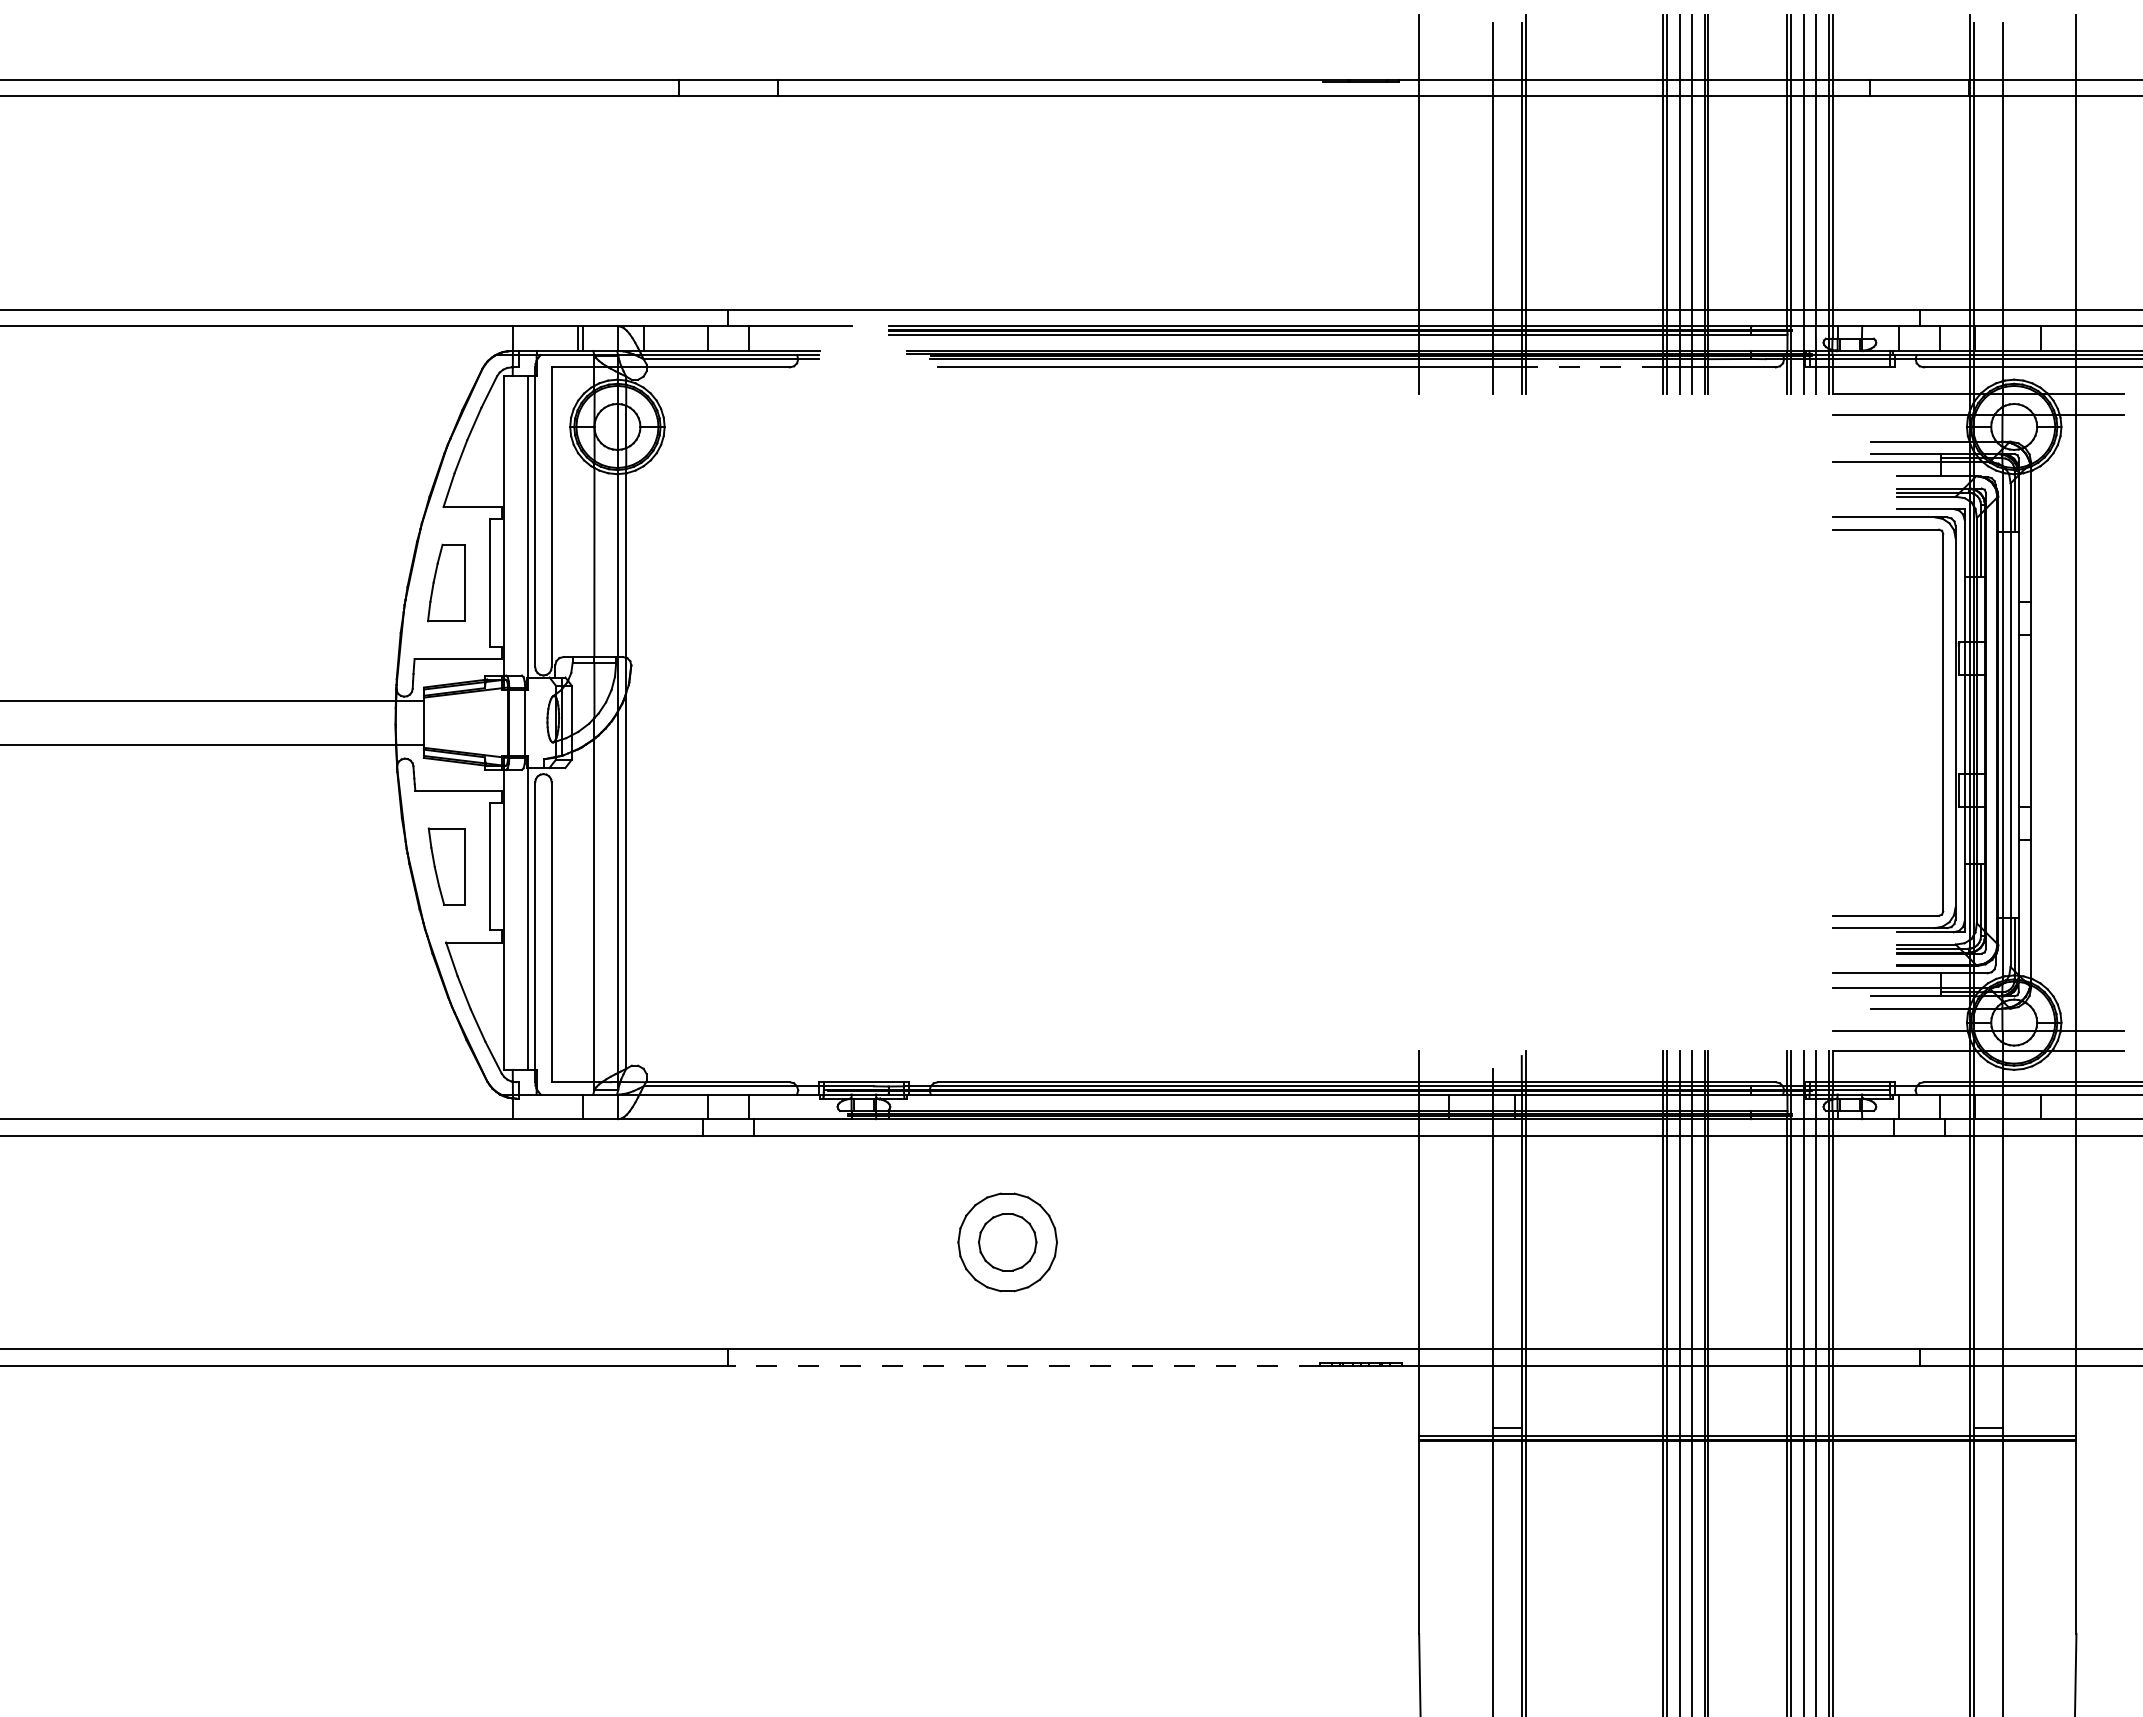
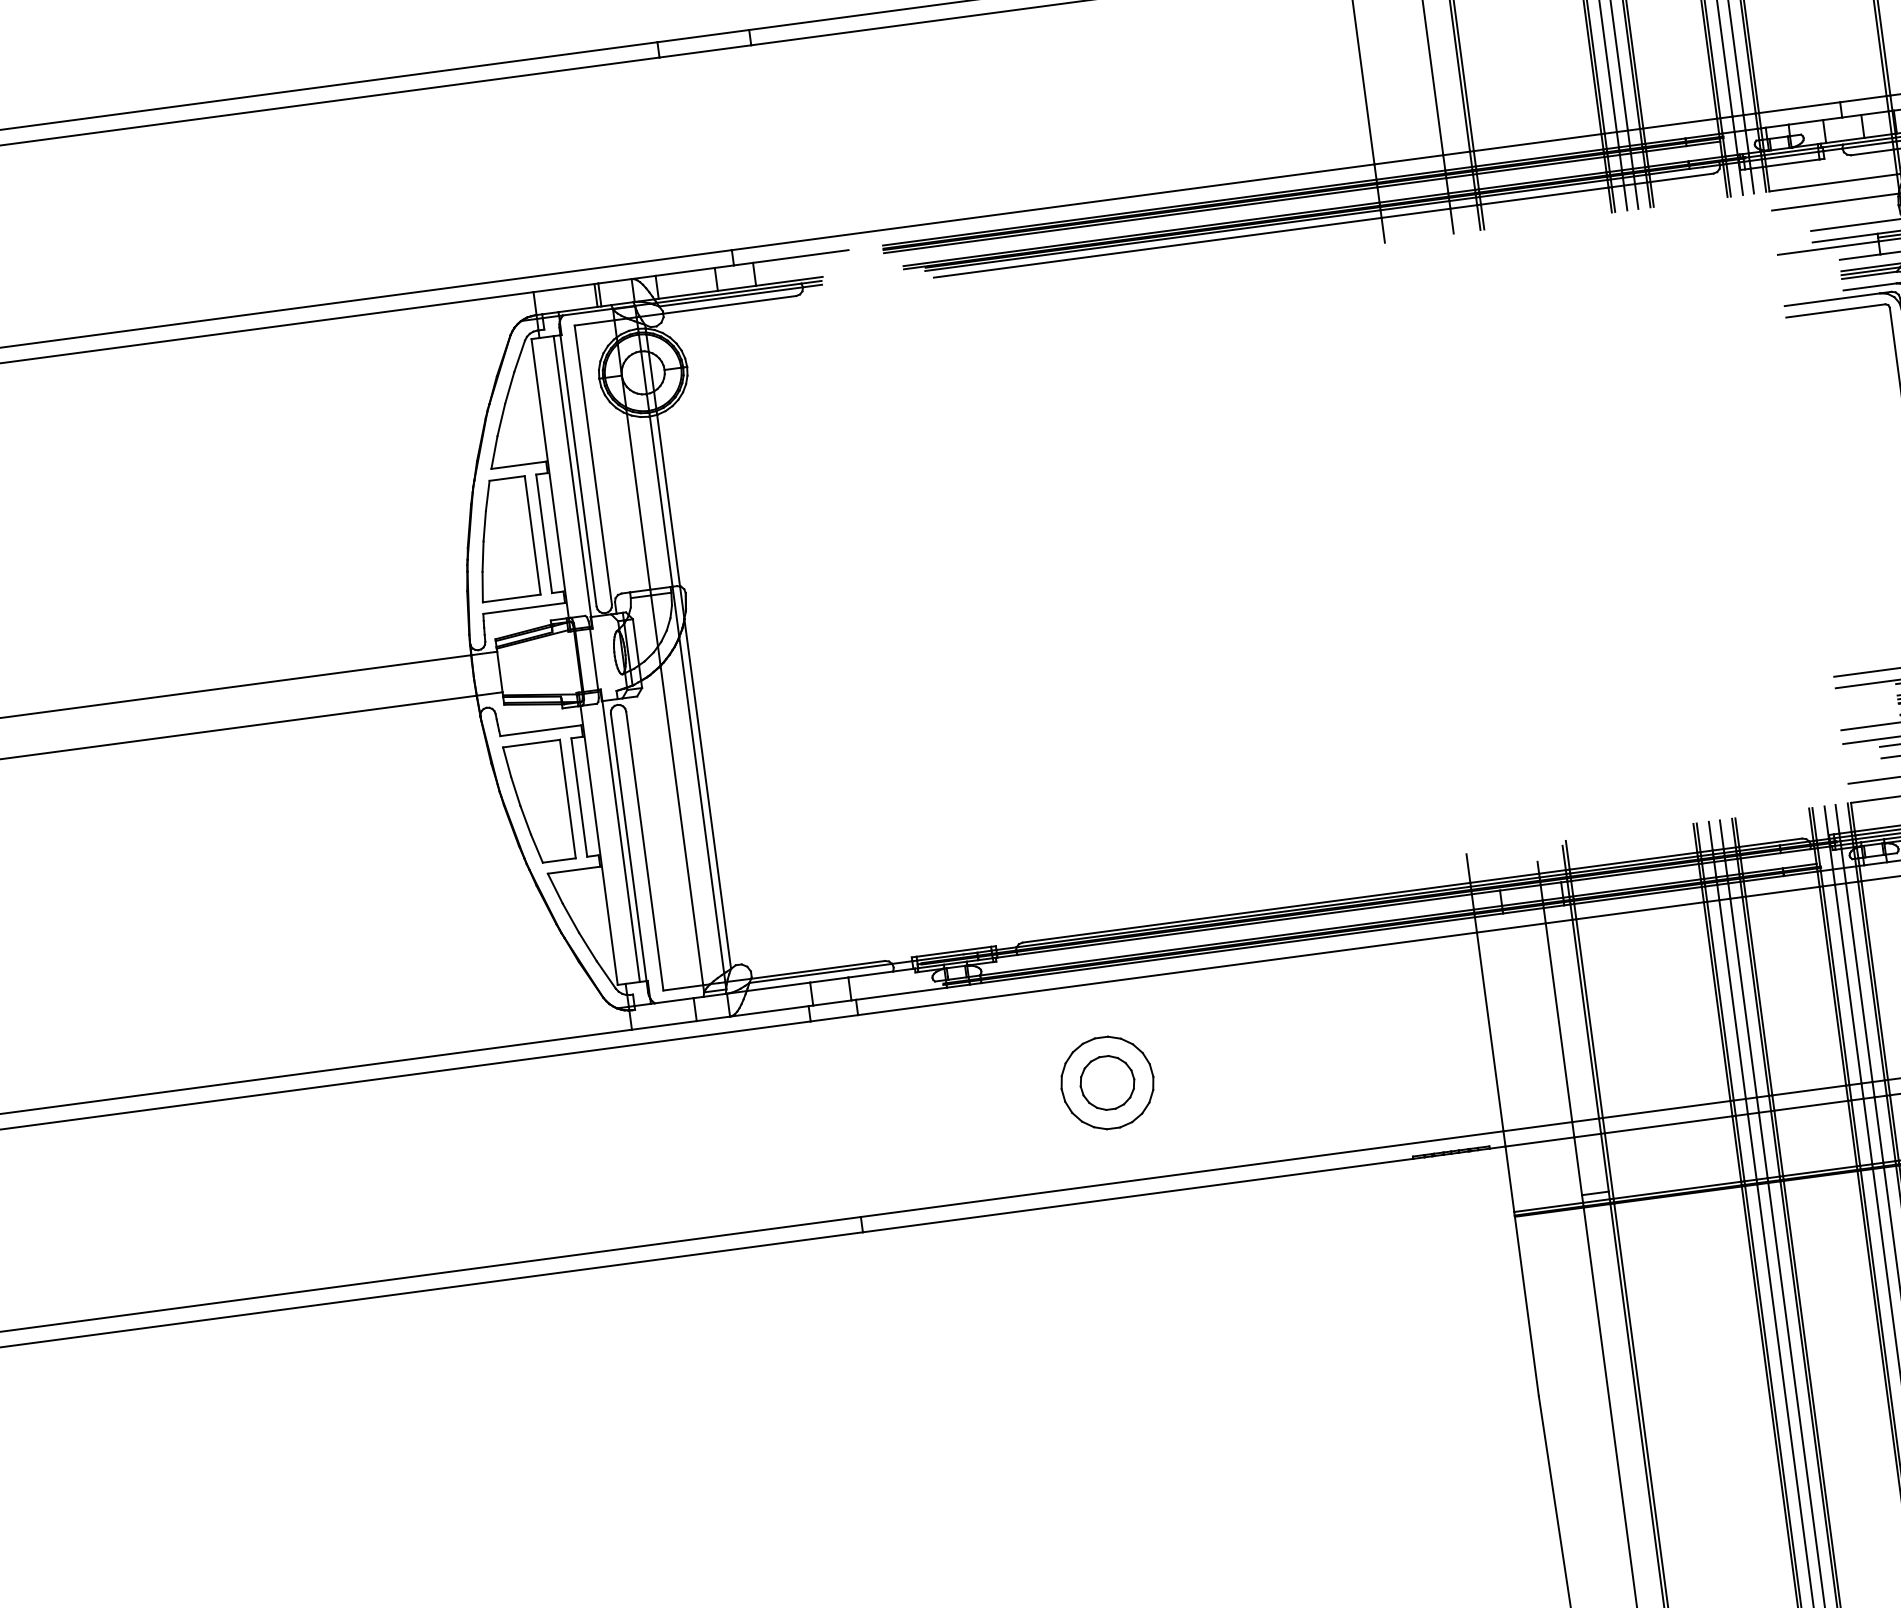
line: (1594, 367) -> (1544, 196), dashed -> solid
part: (446, 582) -> (503, 538), size x1.67
part: (446, 866) -> (538, 802), size x1.67
line: (1024, 1365) -> (1138, 1195), dashed -> solid

